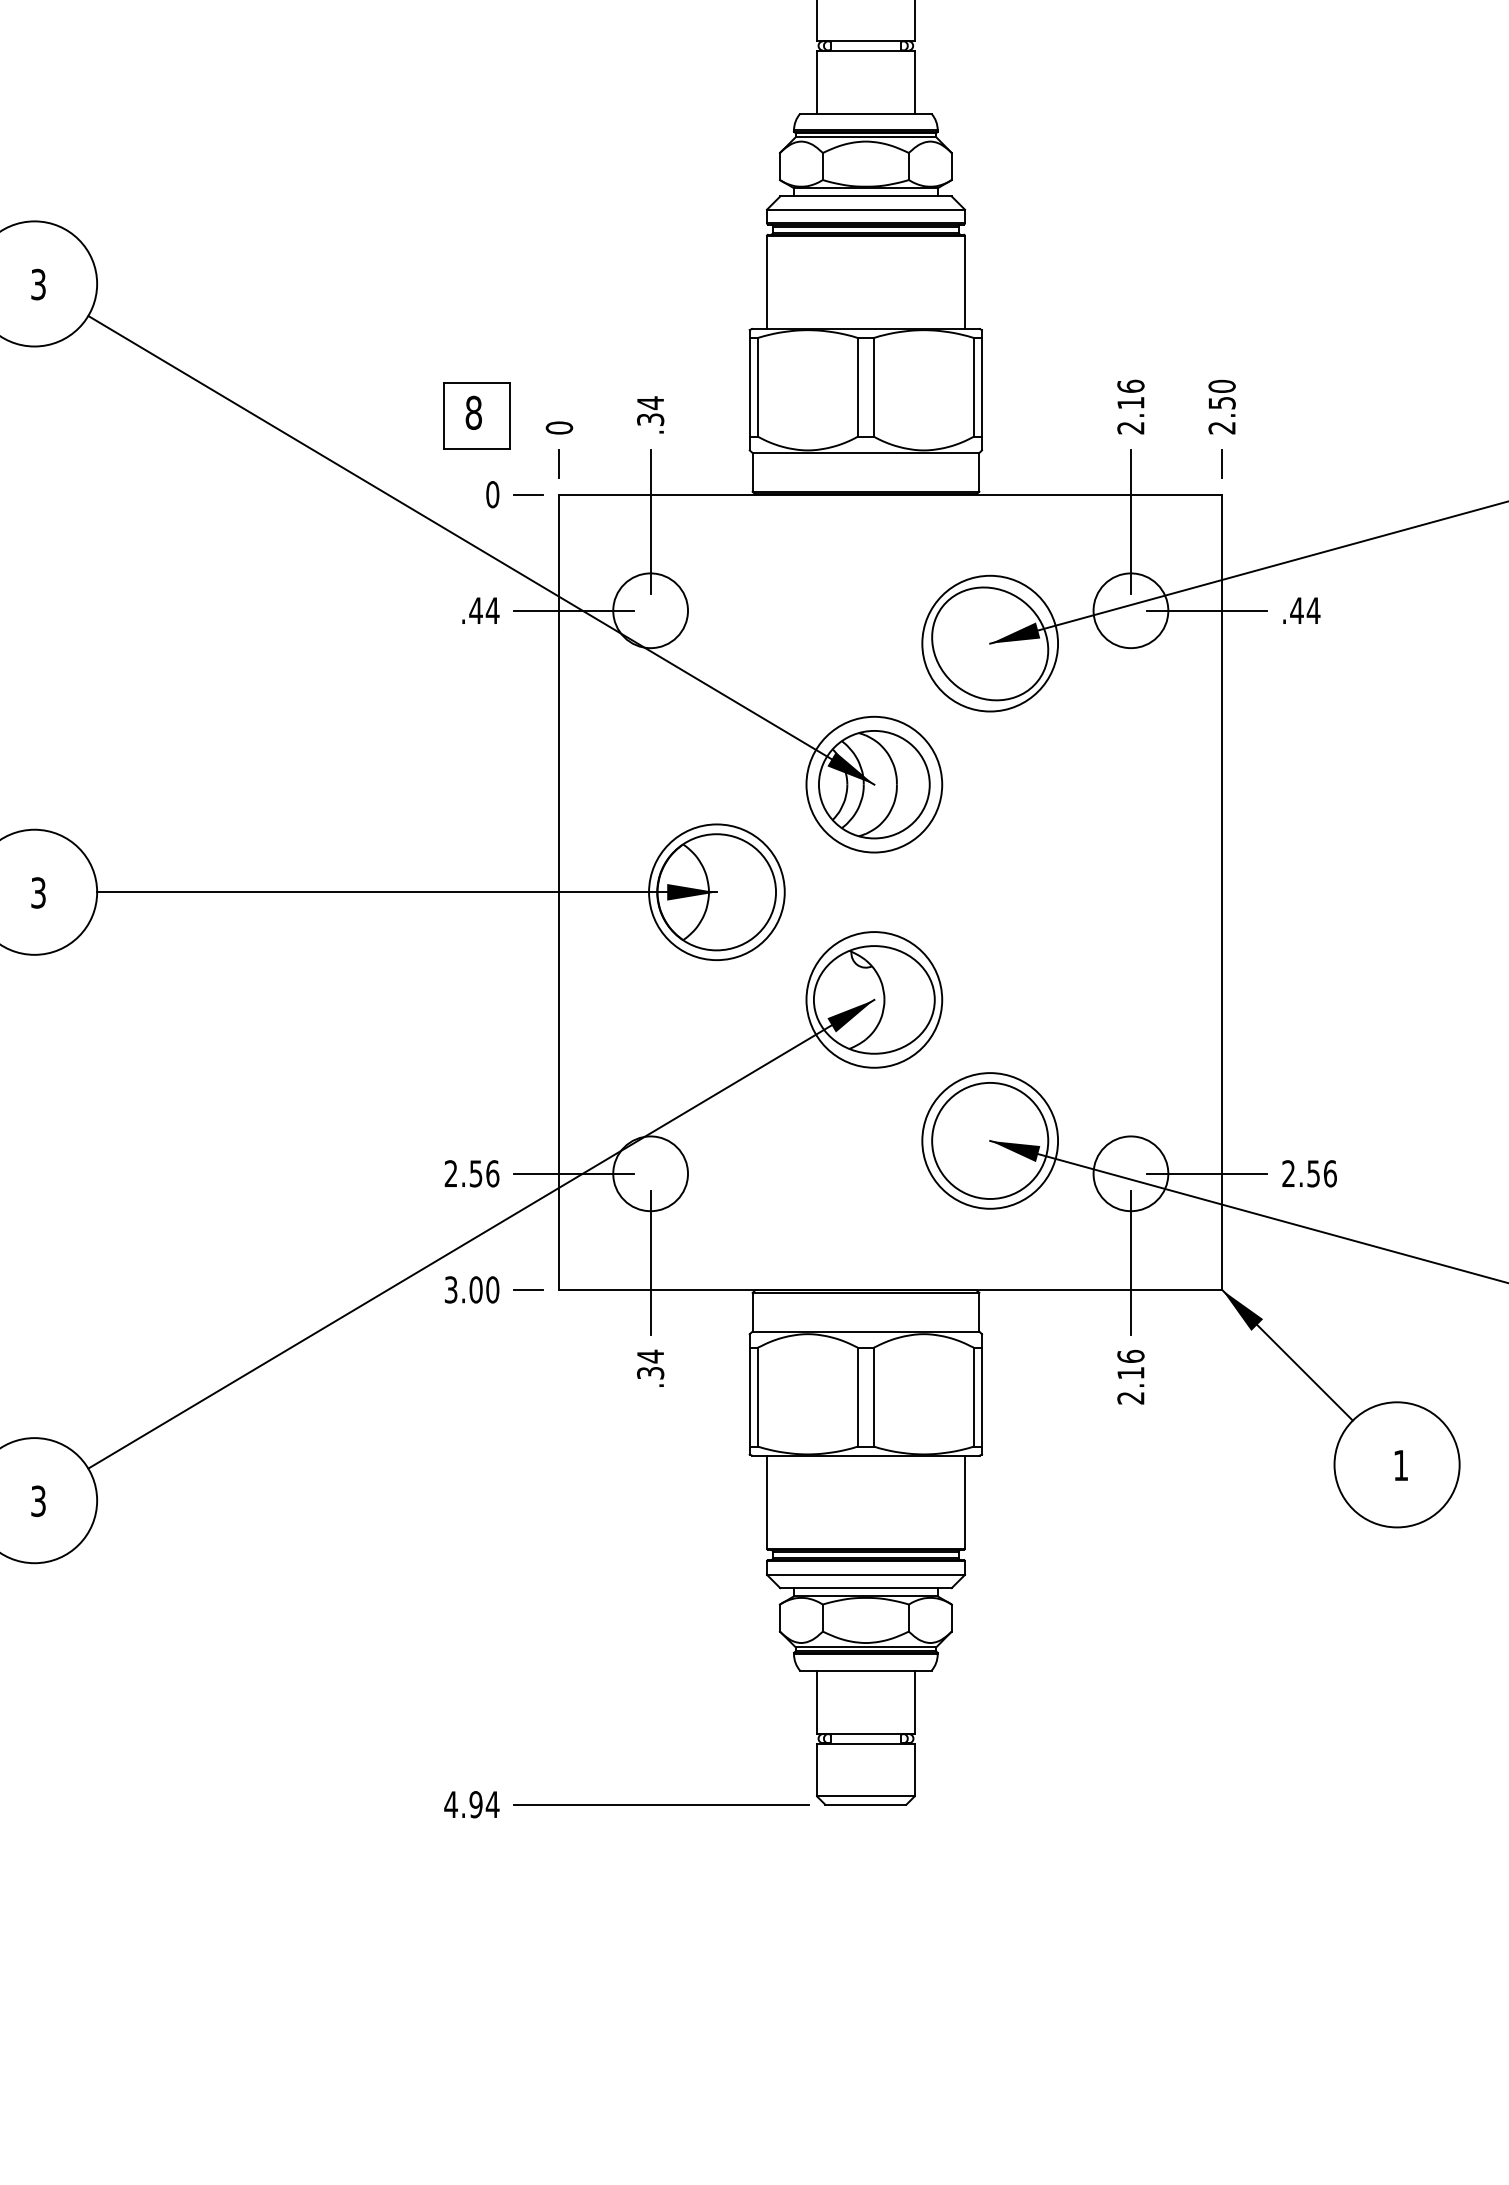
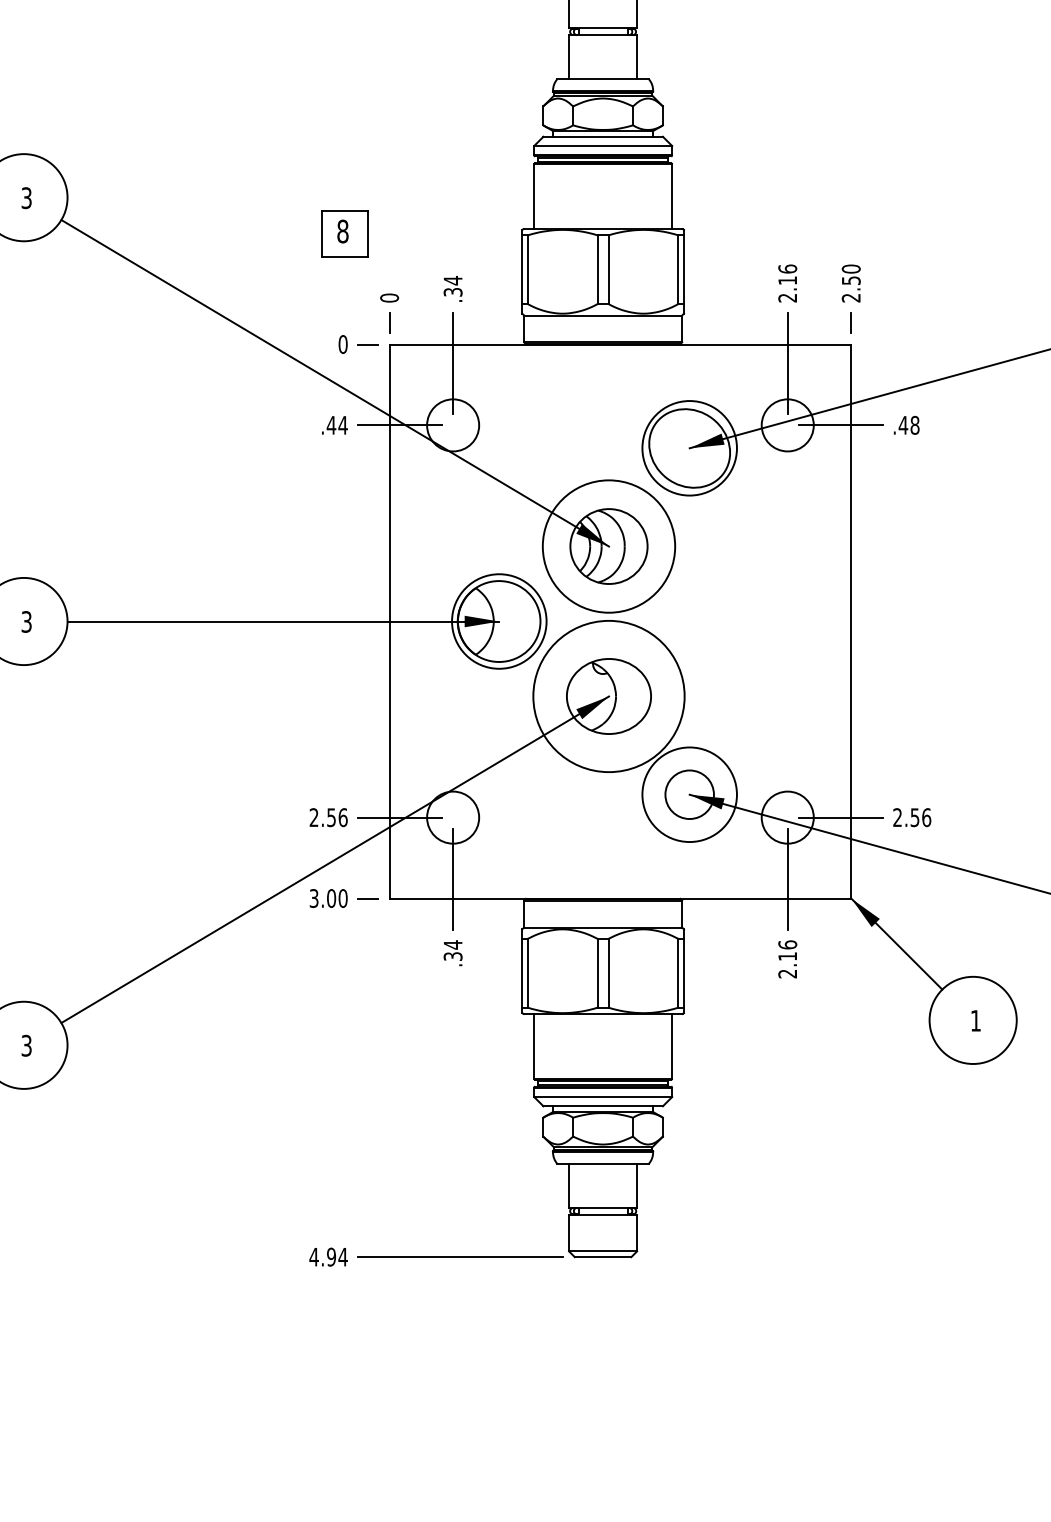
part: (476, 415) -> (344, 233), moved
text: (1312, 609) -> (914, 424), .44 -> .48
circle: (873, 784) -> (608, 546), size x1.4
circle: (873, 999) -> (608, 696), size x1.6
circle: (989, 1140) -> (689, 794), size x0.6

